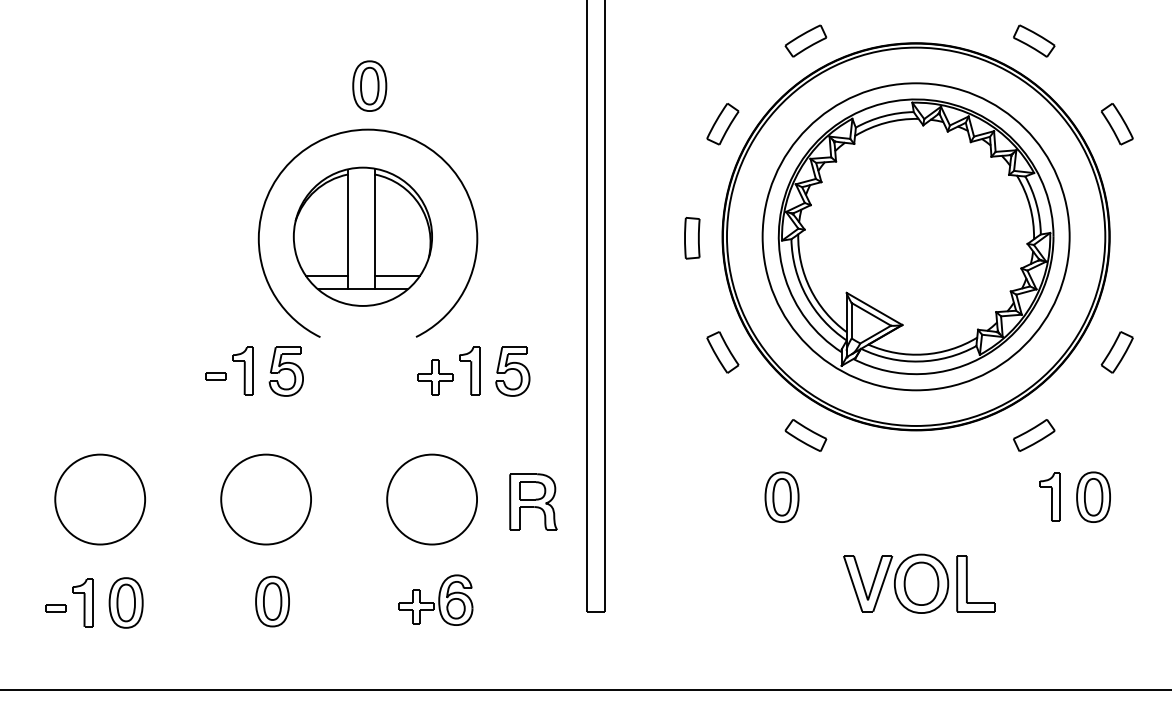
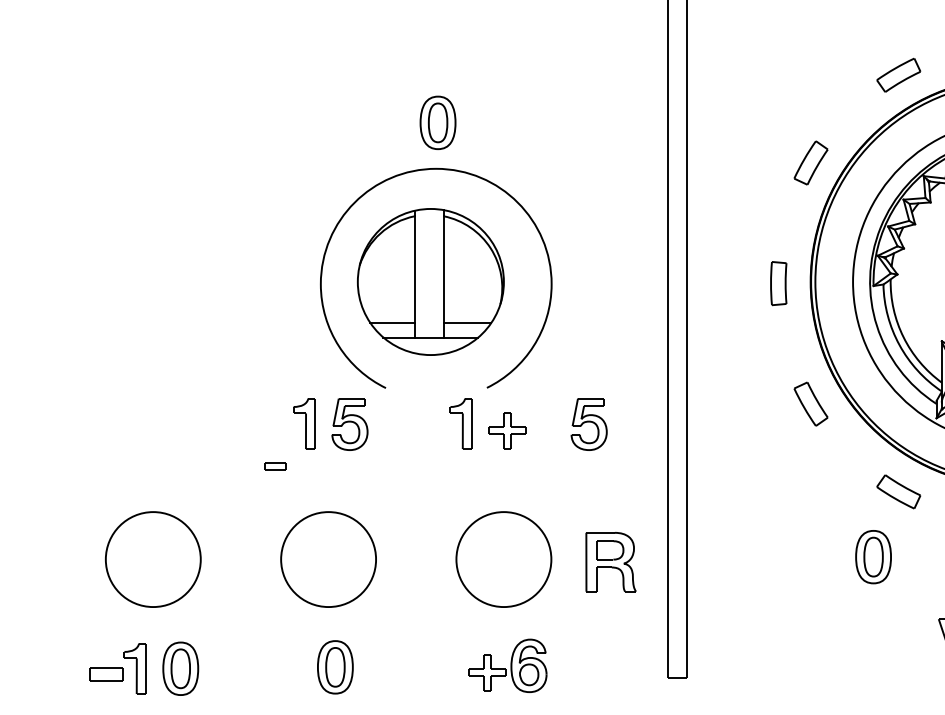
part: (469, 370) -> (461, 423), moved
part: (215, 376) -> (275, 466), moved
part: (55, 608) -> (106, 674), size x1.6

